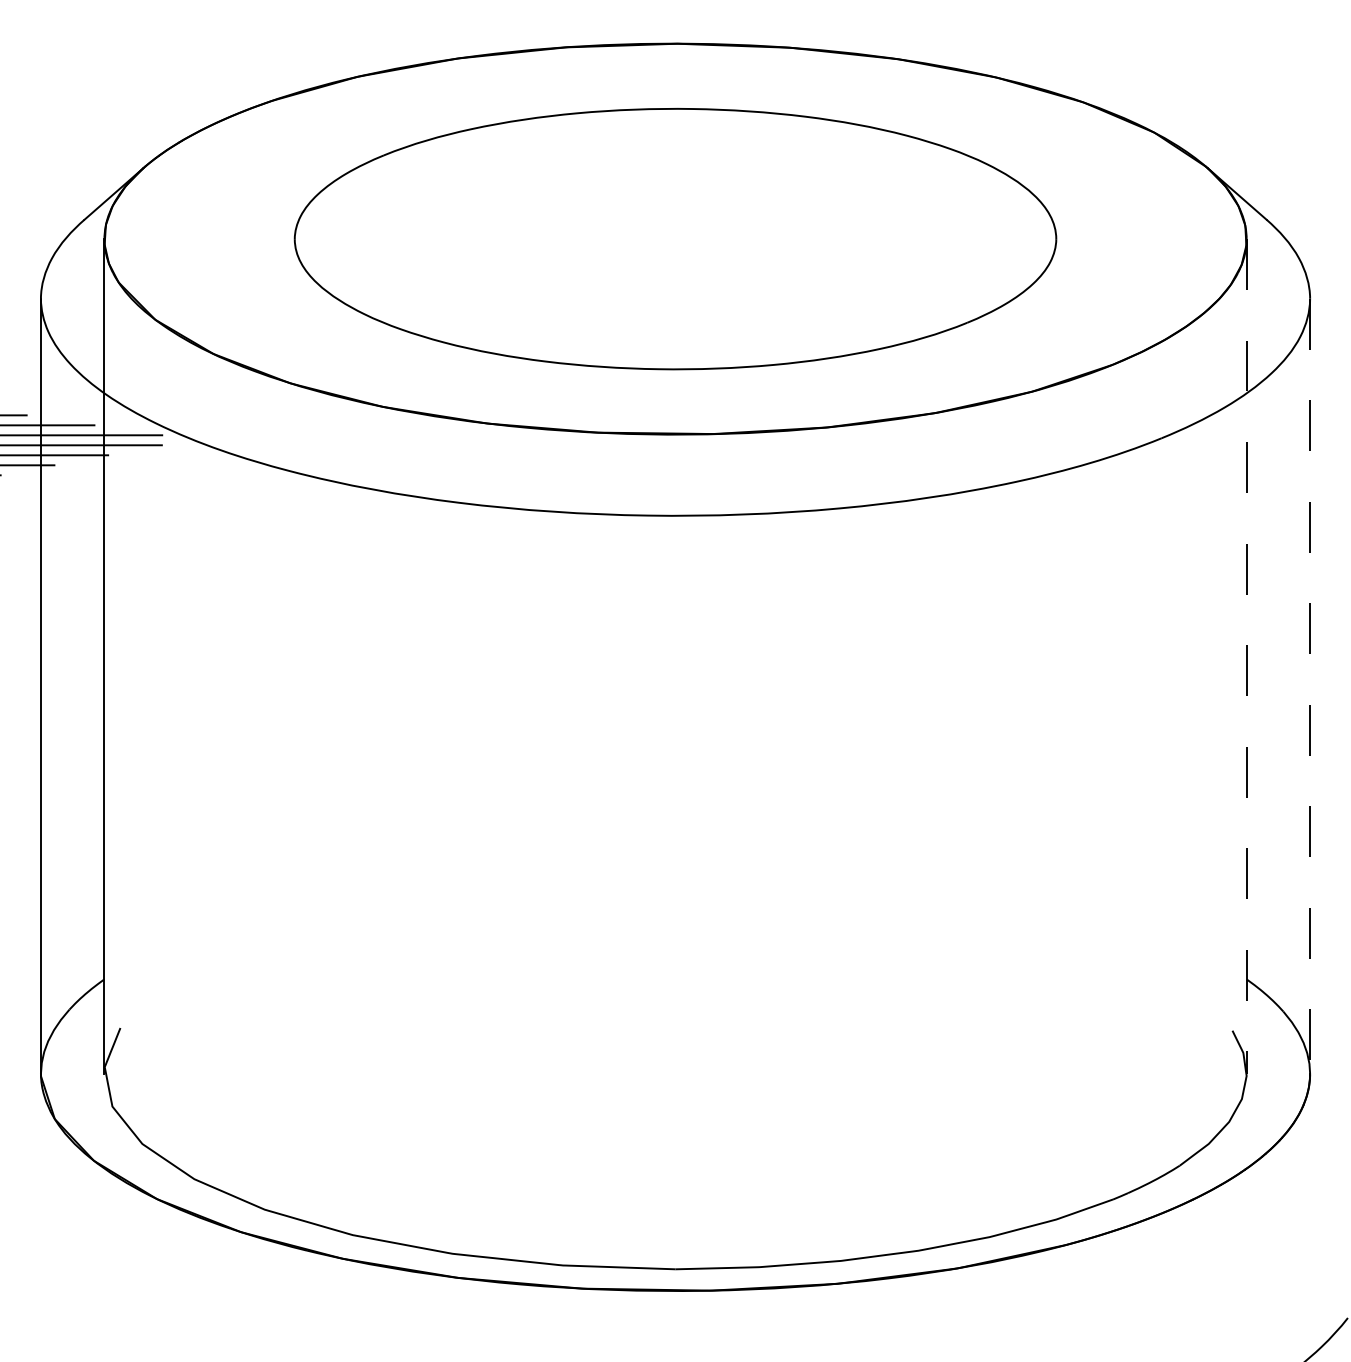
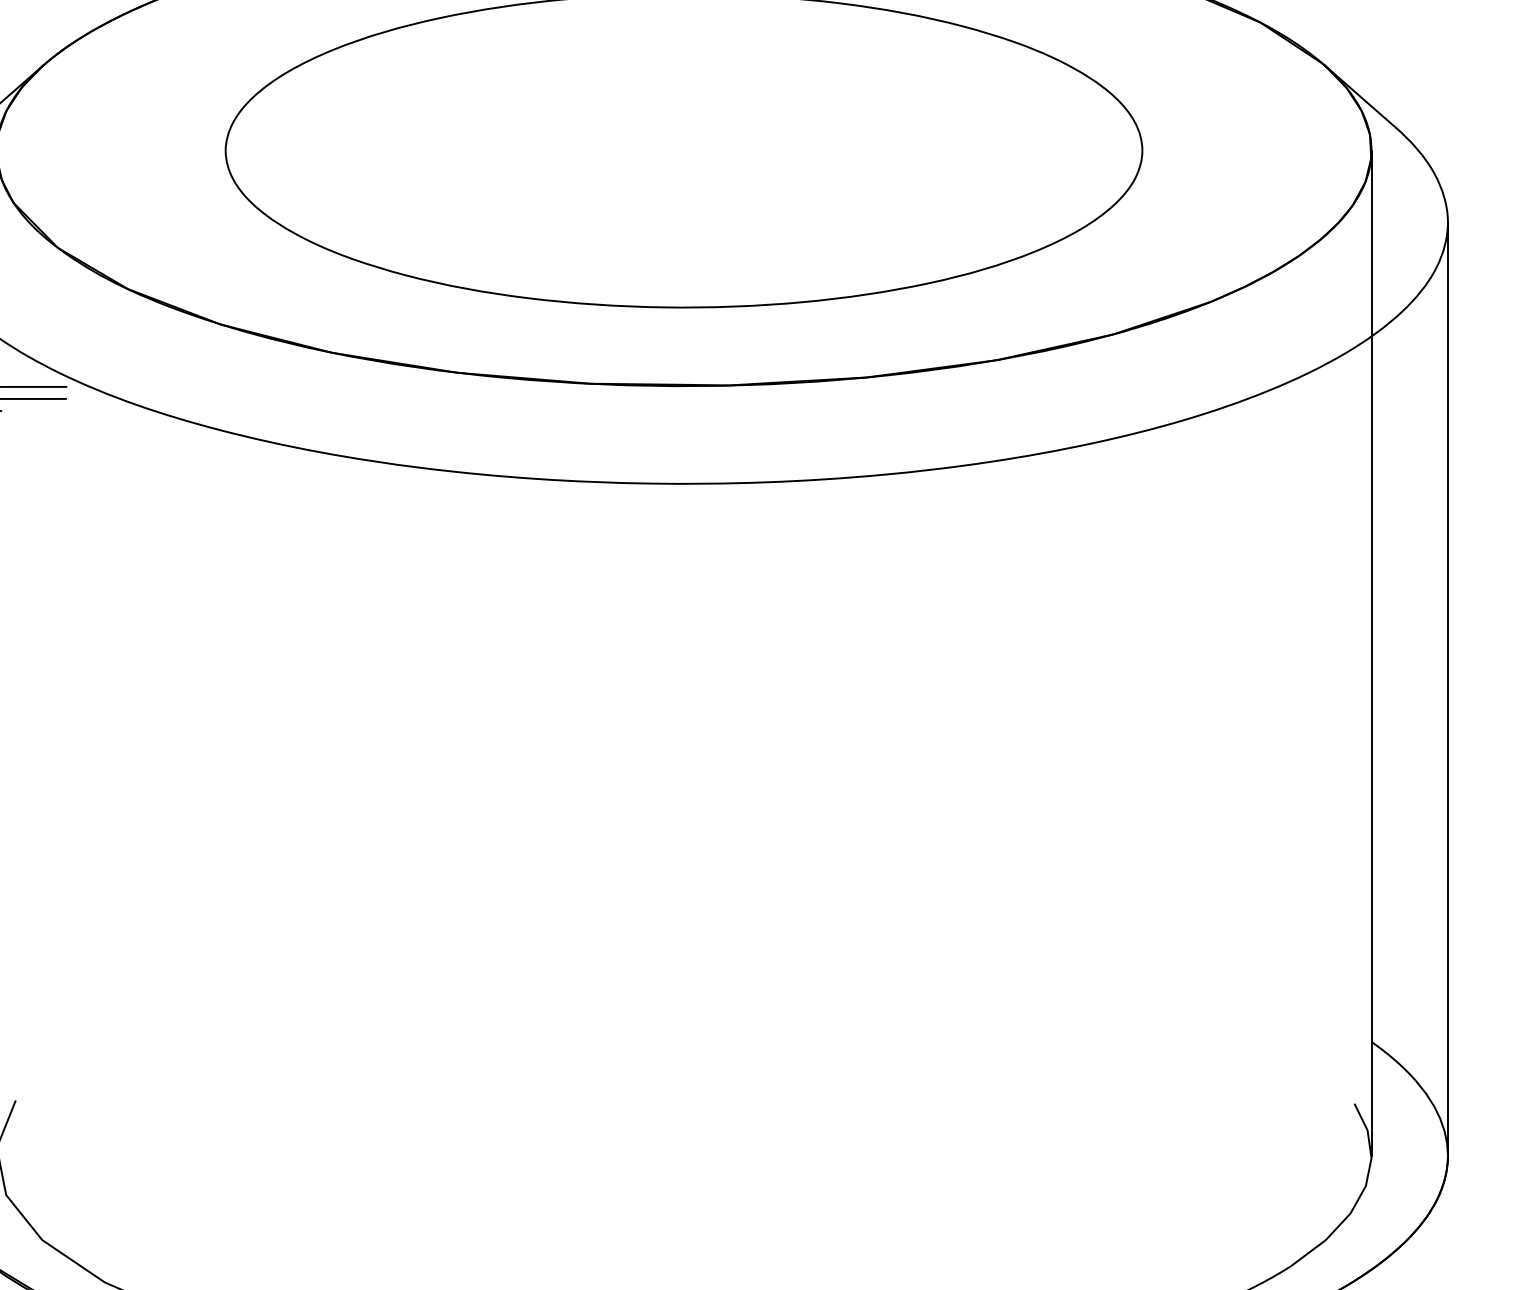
line: (1246, 657) -> (1371, 654), dashed -> solid
line: (1310, 686) -> (1448, 689), dashed -> solid

